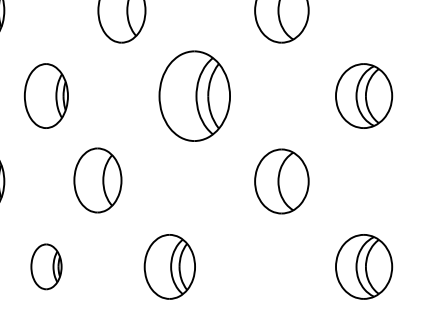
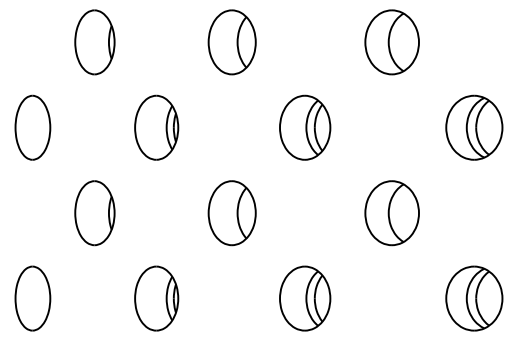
part: (195, 95) -> (305, 127), size x0.71
part: (97, 180) -> (231, 213), moved
part: (46, 266) -> (156, 298), size x1.43
part: (170, 266) -> (305, 298), moved

